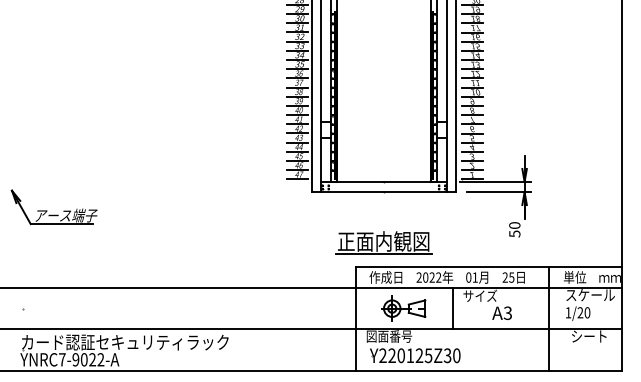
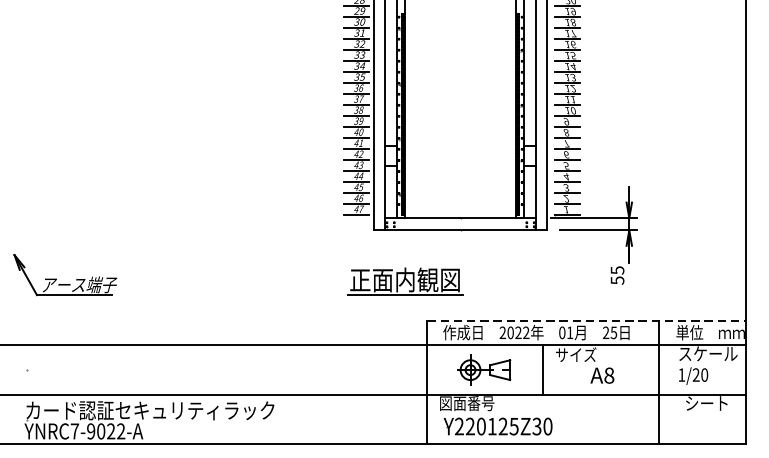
part: (47, 210) -> (57, 278), moved
text: (514, 225) -> (617, 270), 50 -> 55
part: (383, 242) -> (404, 281), moved
line: (489, 267) -> (587, 320), solid -> dashed
text: (507, 312) -> (608, 374), A3 -> A8

